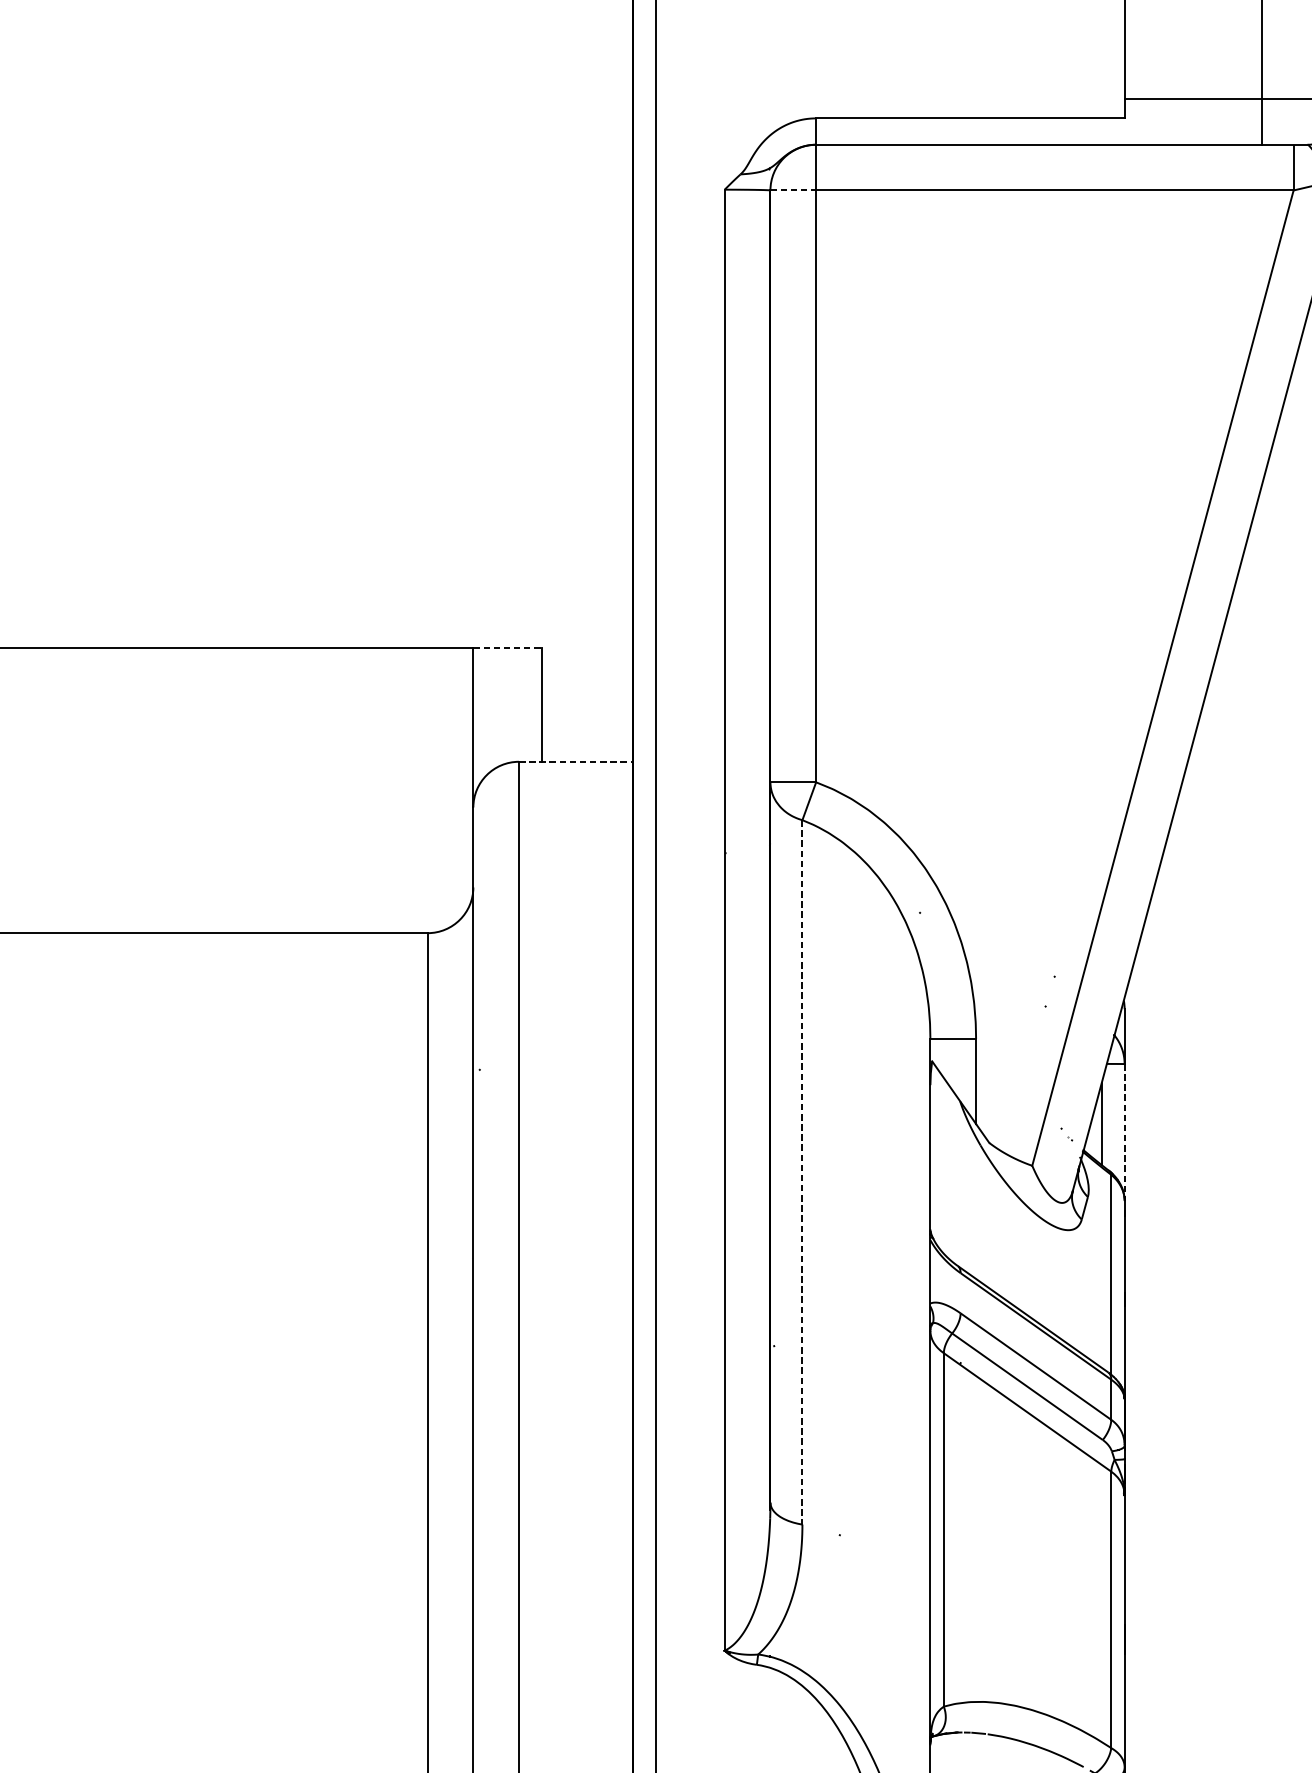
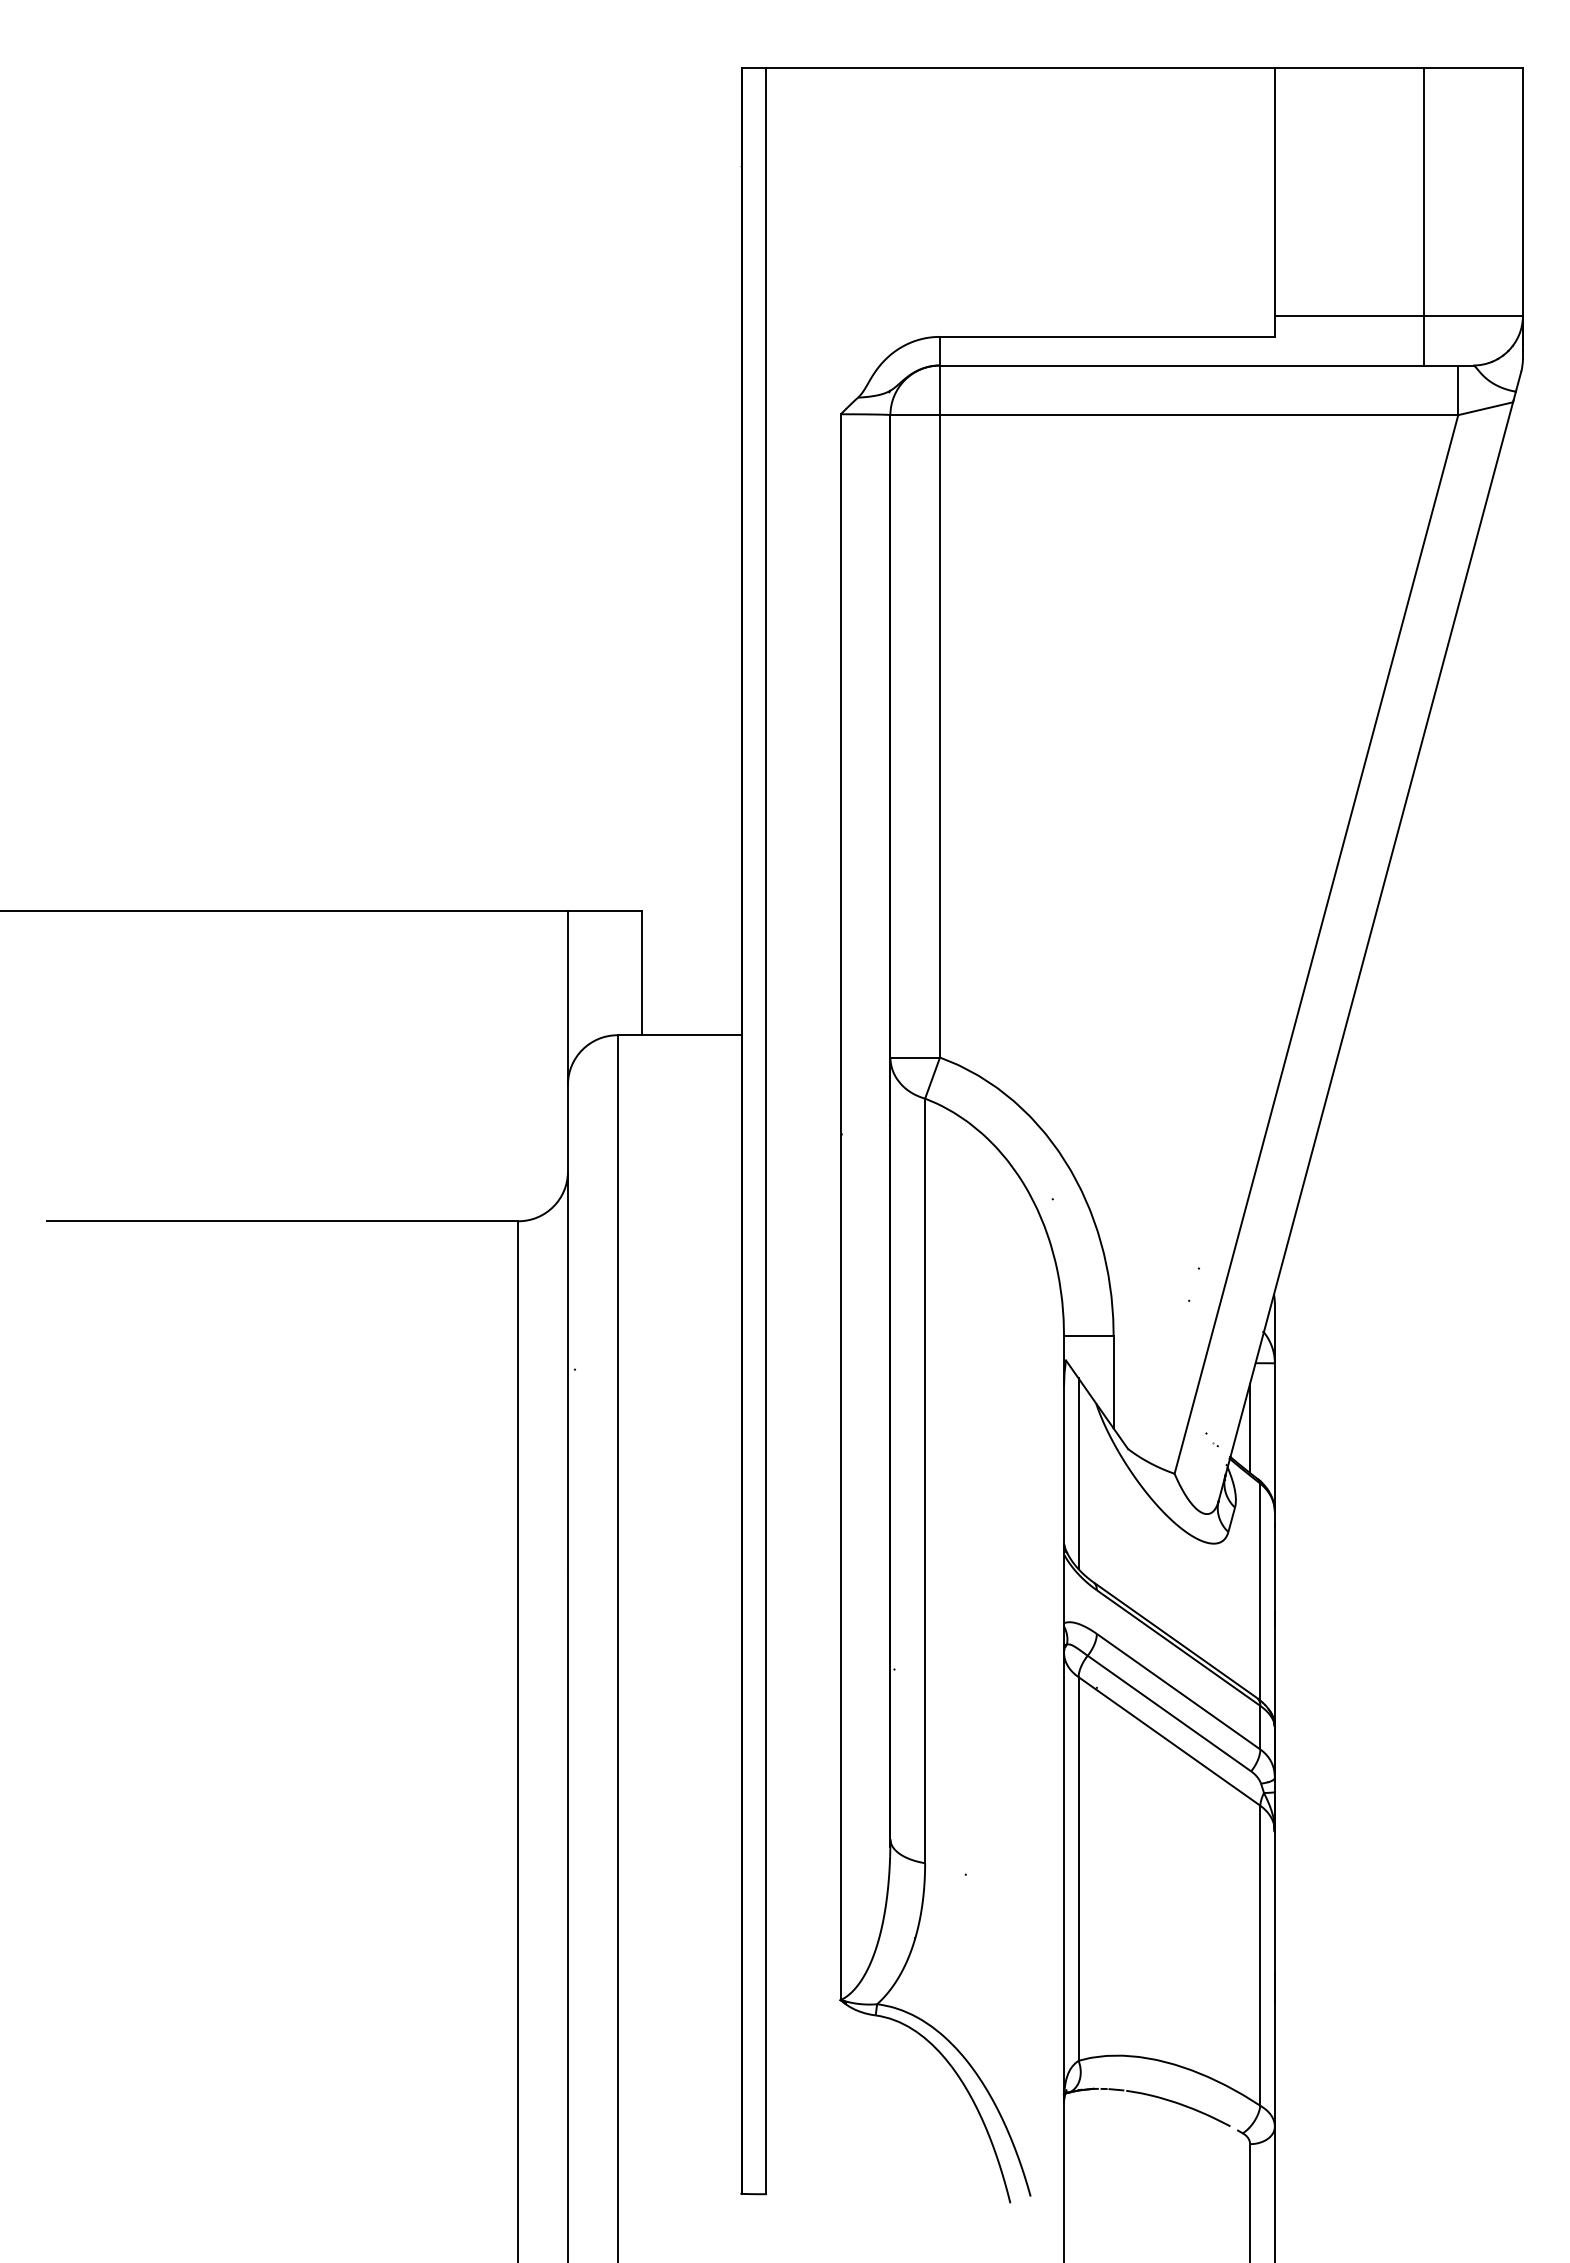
line: (793, 190) -> (915, 415), dashed -> solid
line: (507, 647) -> (605, 911), dashed -> solid
line: (577, 762) -> (680, 1035), dashed -> solid
line: (1124, 1133) -> (1274, 1438), dashed -> solid
line: (943, 1165) -> (1078, 1473), added
line: (802, 1172) -> (925, 1481), dashed -> solid

